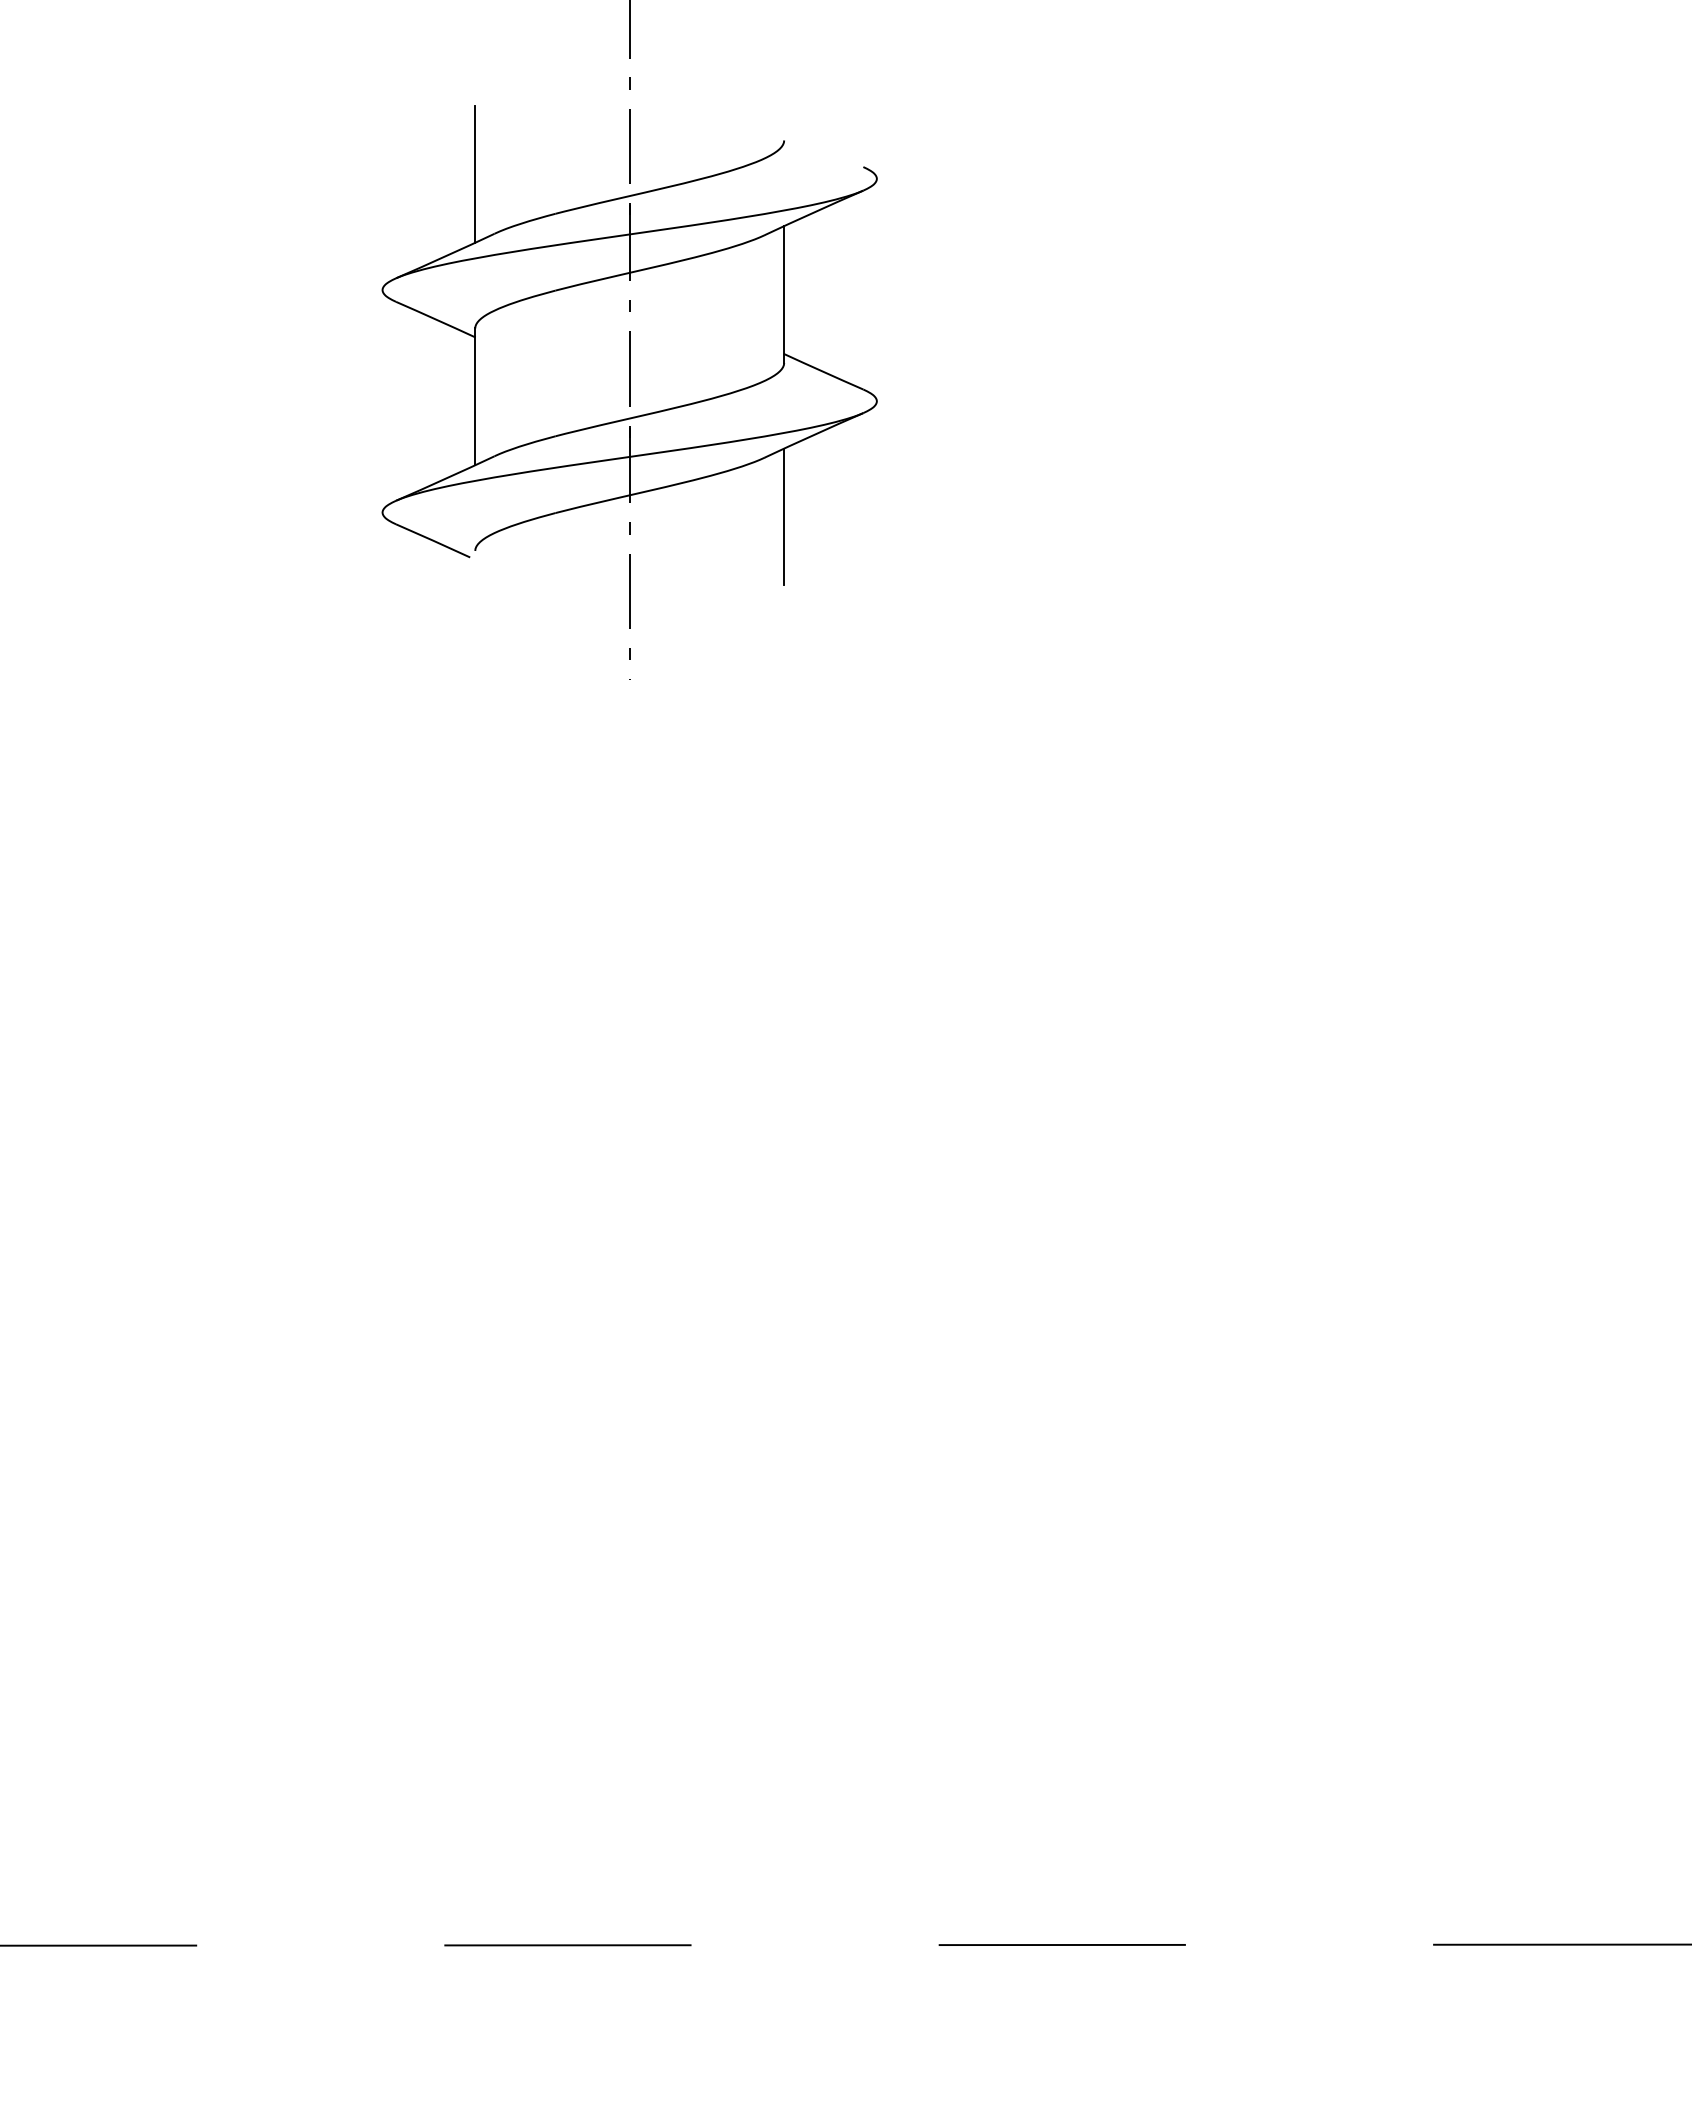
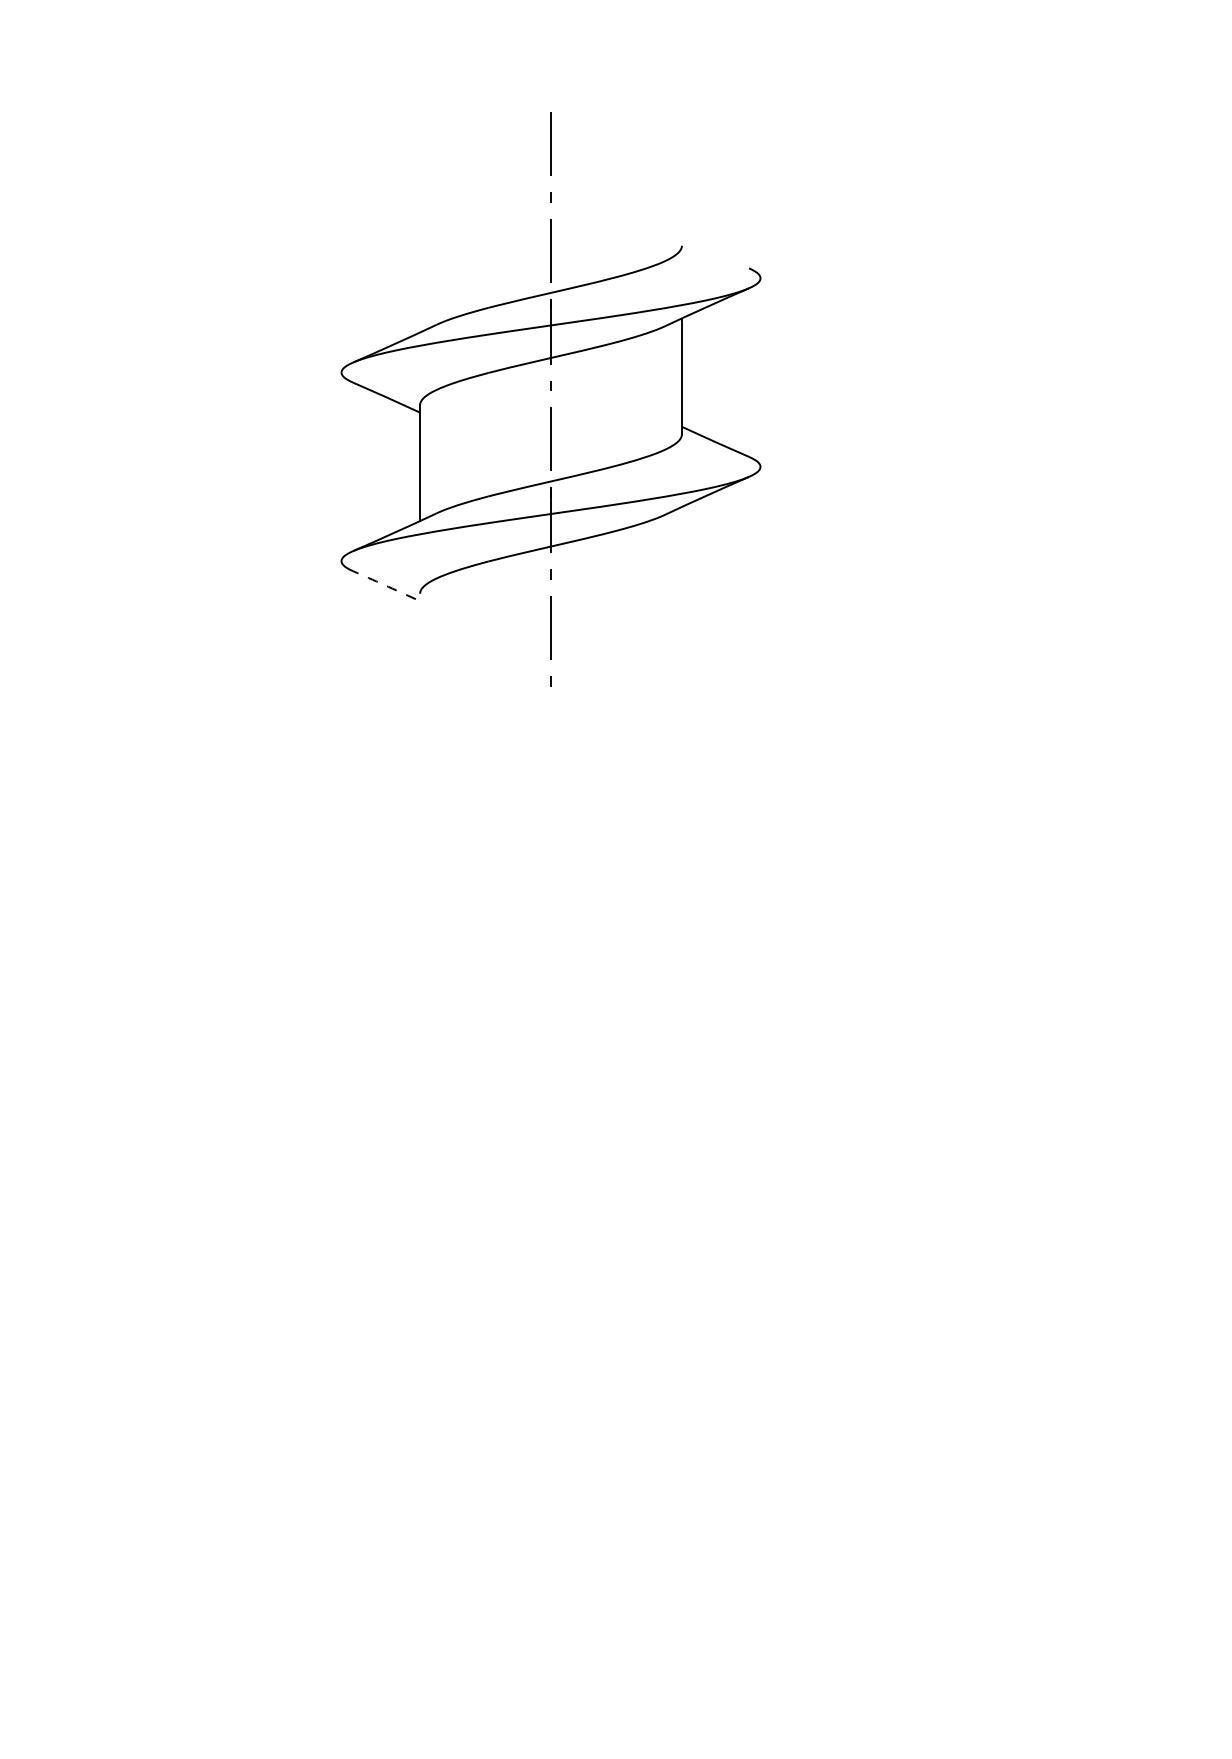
line: (475, 174) -> (420, 274), removed
line: (784, 516) -> (682, 564), removed
arc: (433, 540) -> (384, 584), solid -> dashed

